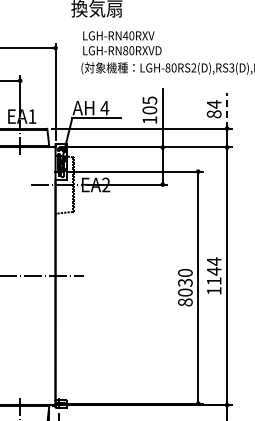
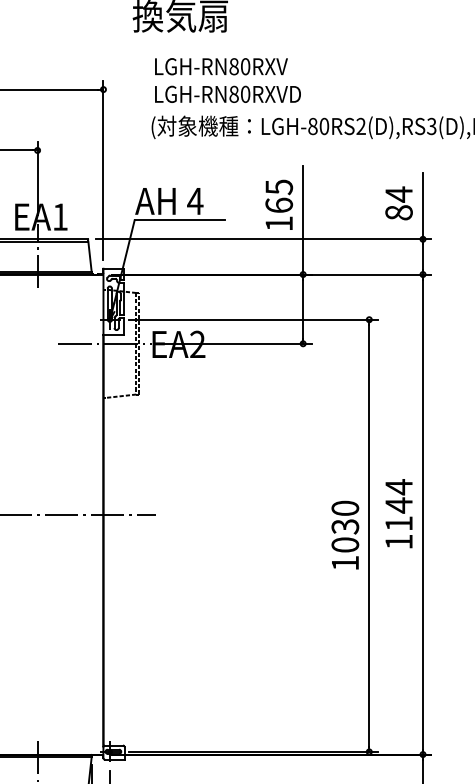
text: (125, 35) -> (233, 66), LGH-RN40RXV -> LGH-RN80RXV
text: (149, 110) -> (278, 205), 105 -> 165
line: (227, 110) -> (423, 205), dashed -> solid
text: (185, 302) -> (345, 563), 8030 -> 1030

